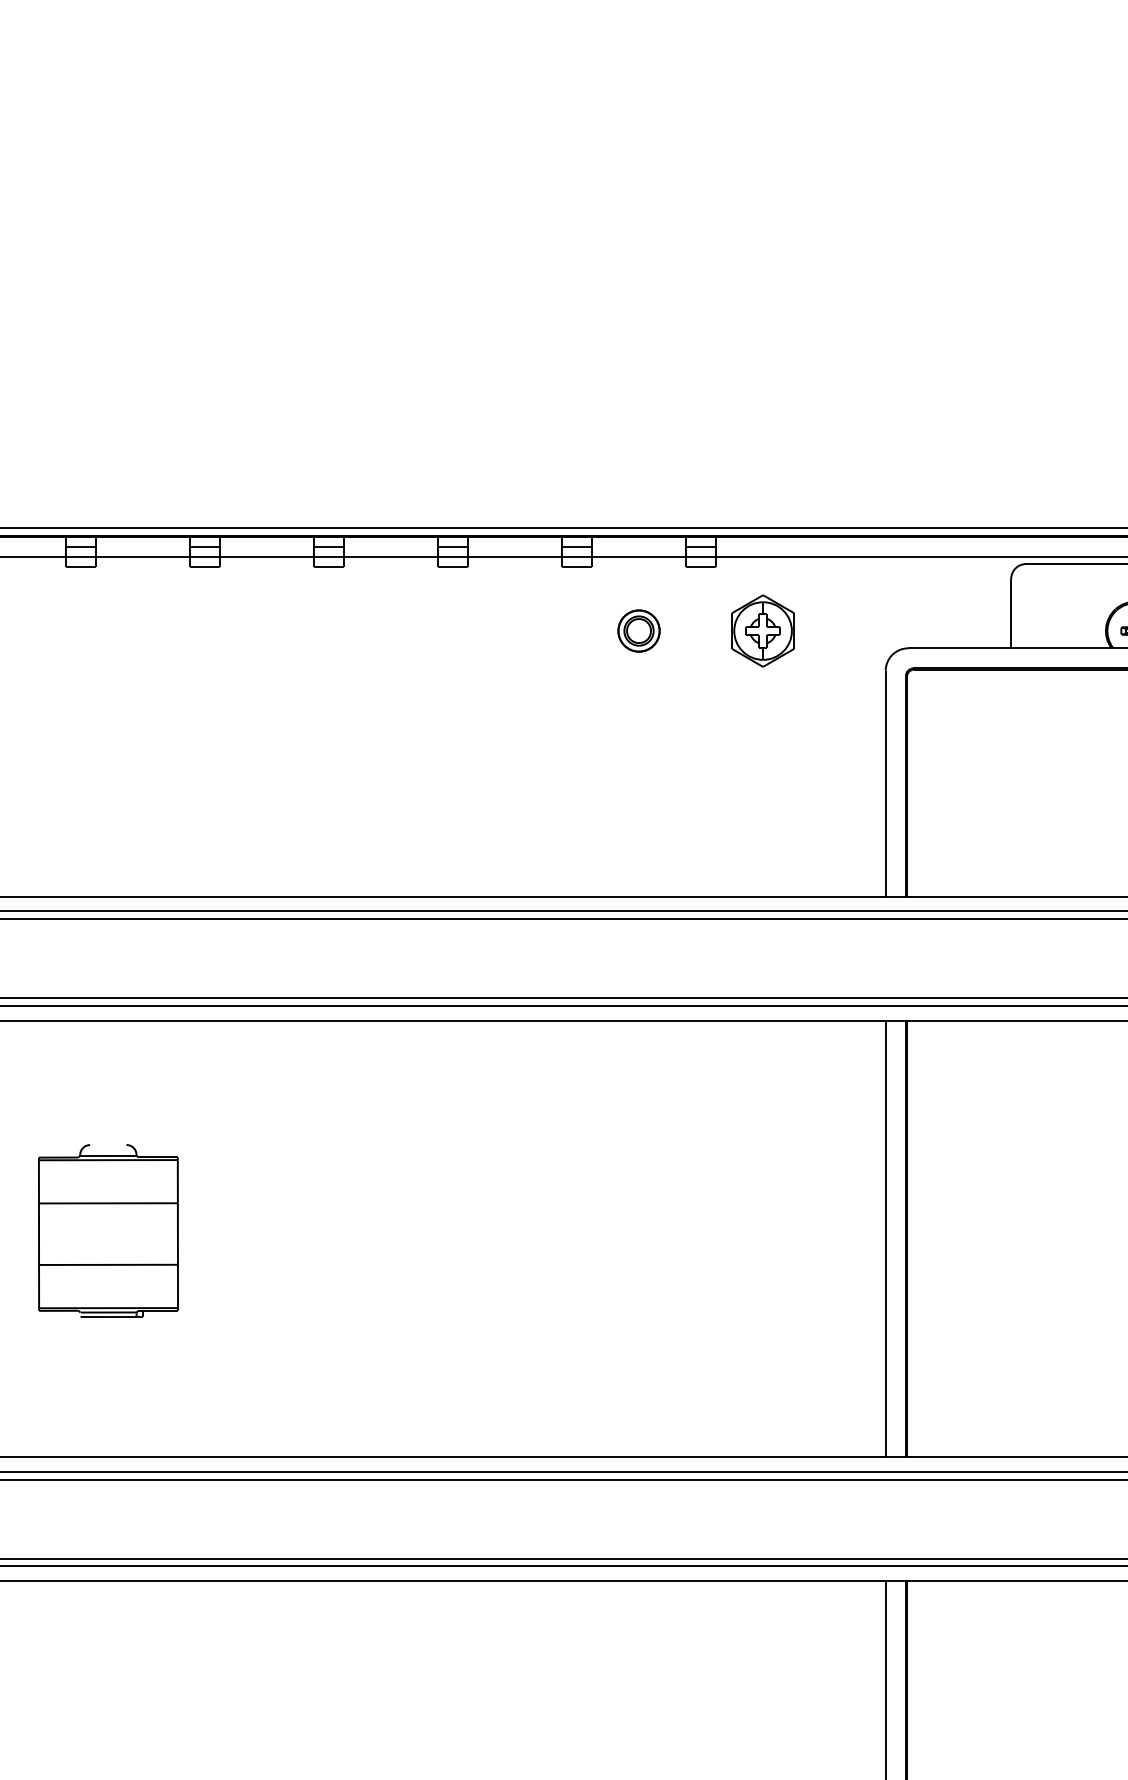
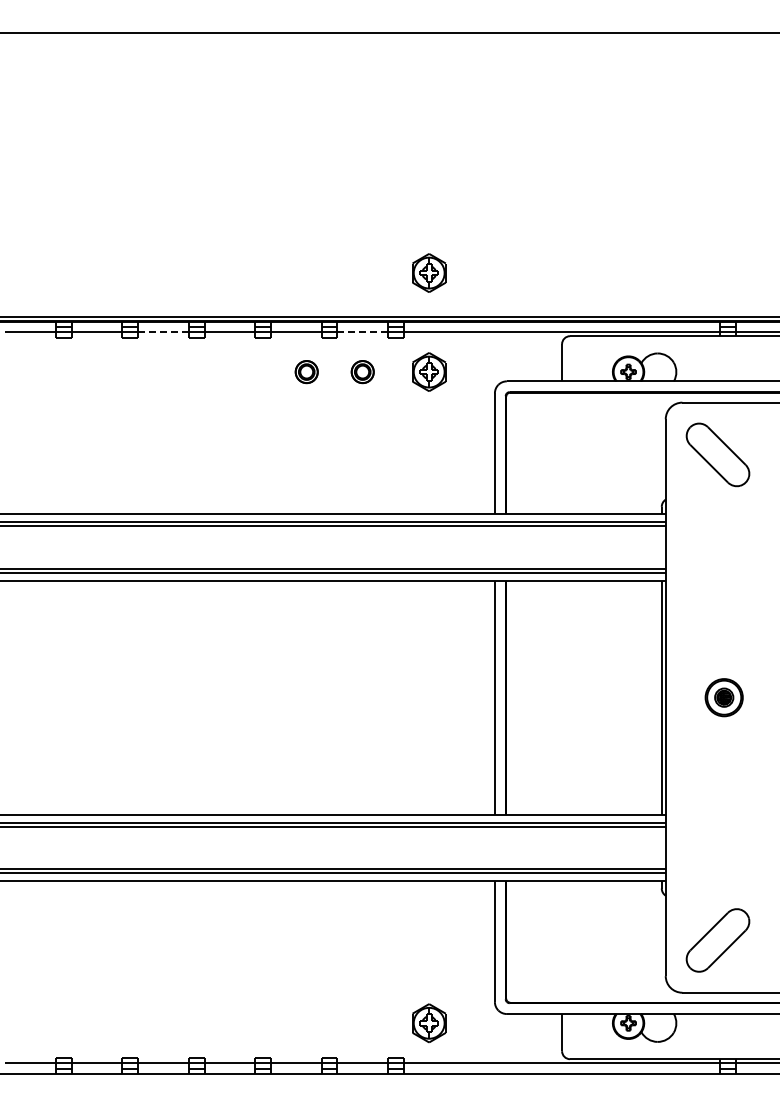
part: (763, 445) -> (429, 272), added
line: (267, 557) -> (163, 332), solid -> dashed
line: (640, 557) -> (363, 332), solid -> dashed
part: (534, 631) -> (306, 372), added
part: (108, 1231) -> (78, 693), removed

